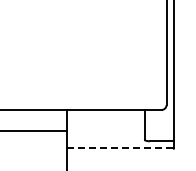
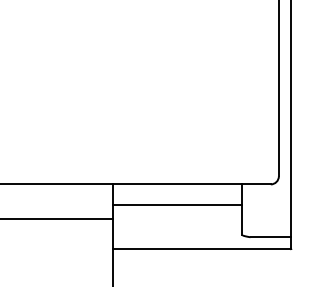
line: (105, 122) -> (176, 205), added
line: (121, 148) -> (203, 249), dashed -> solid

